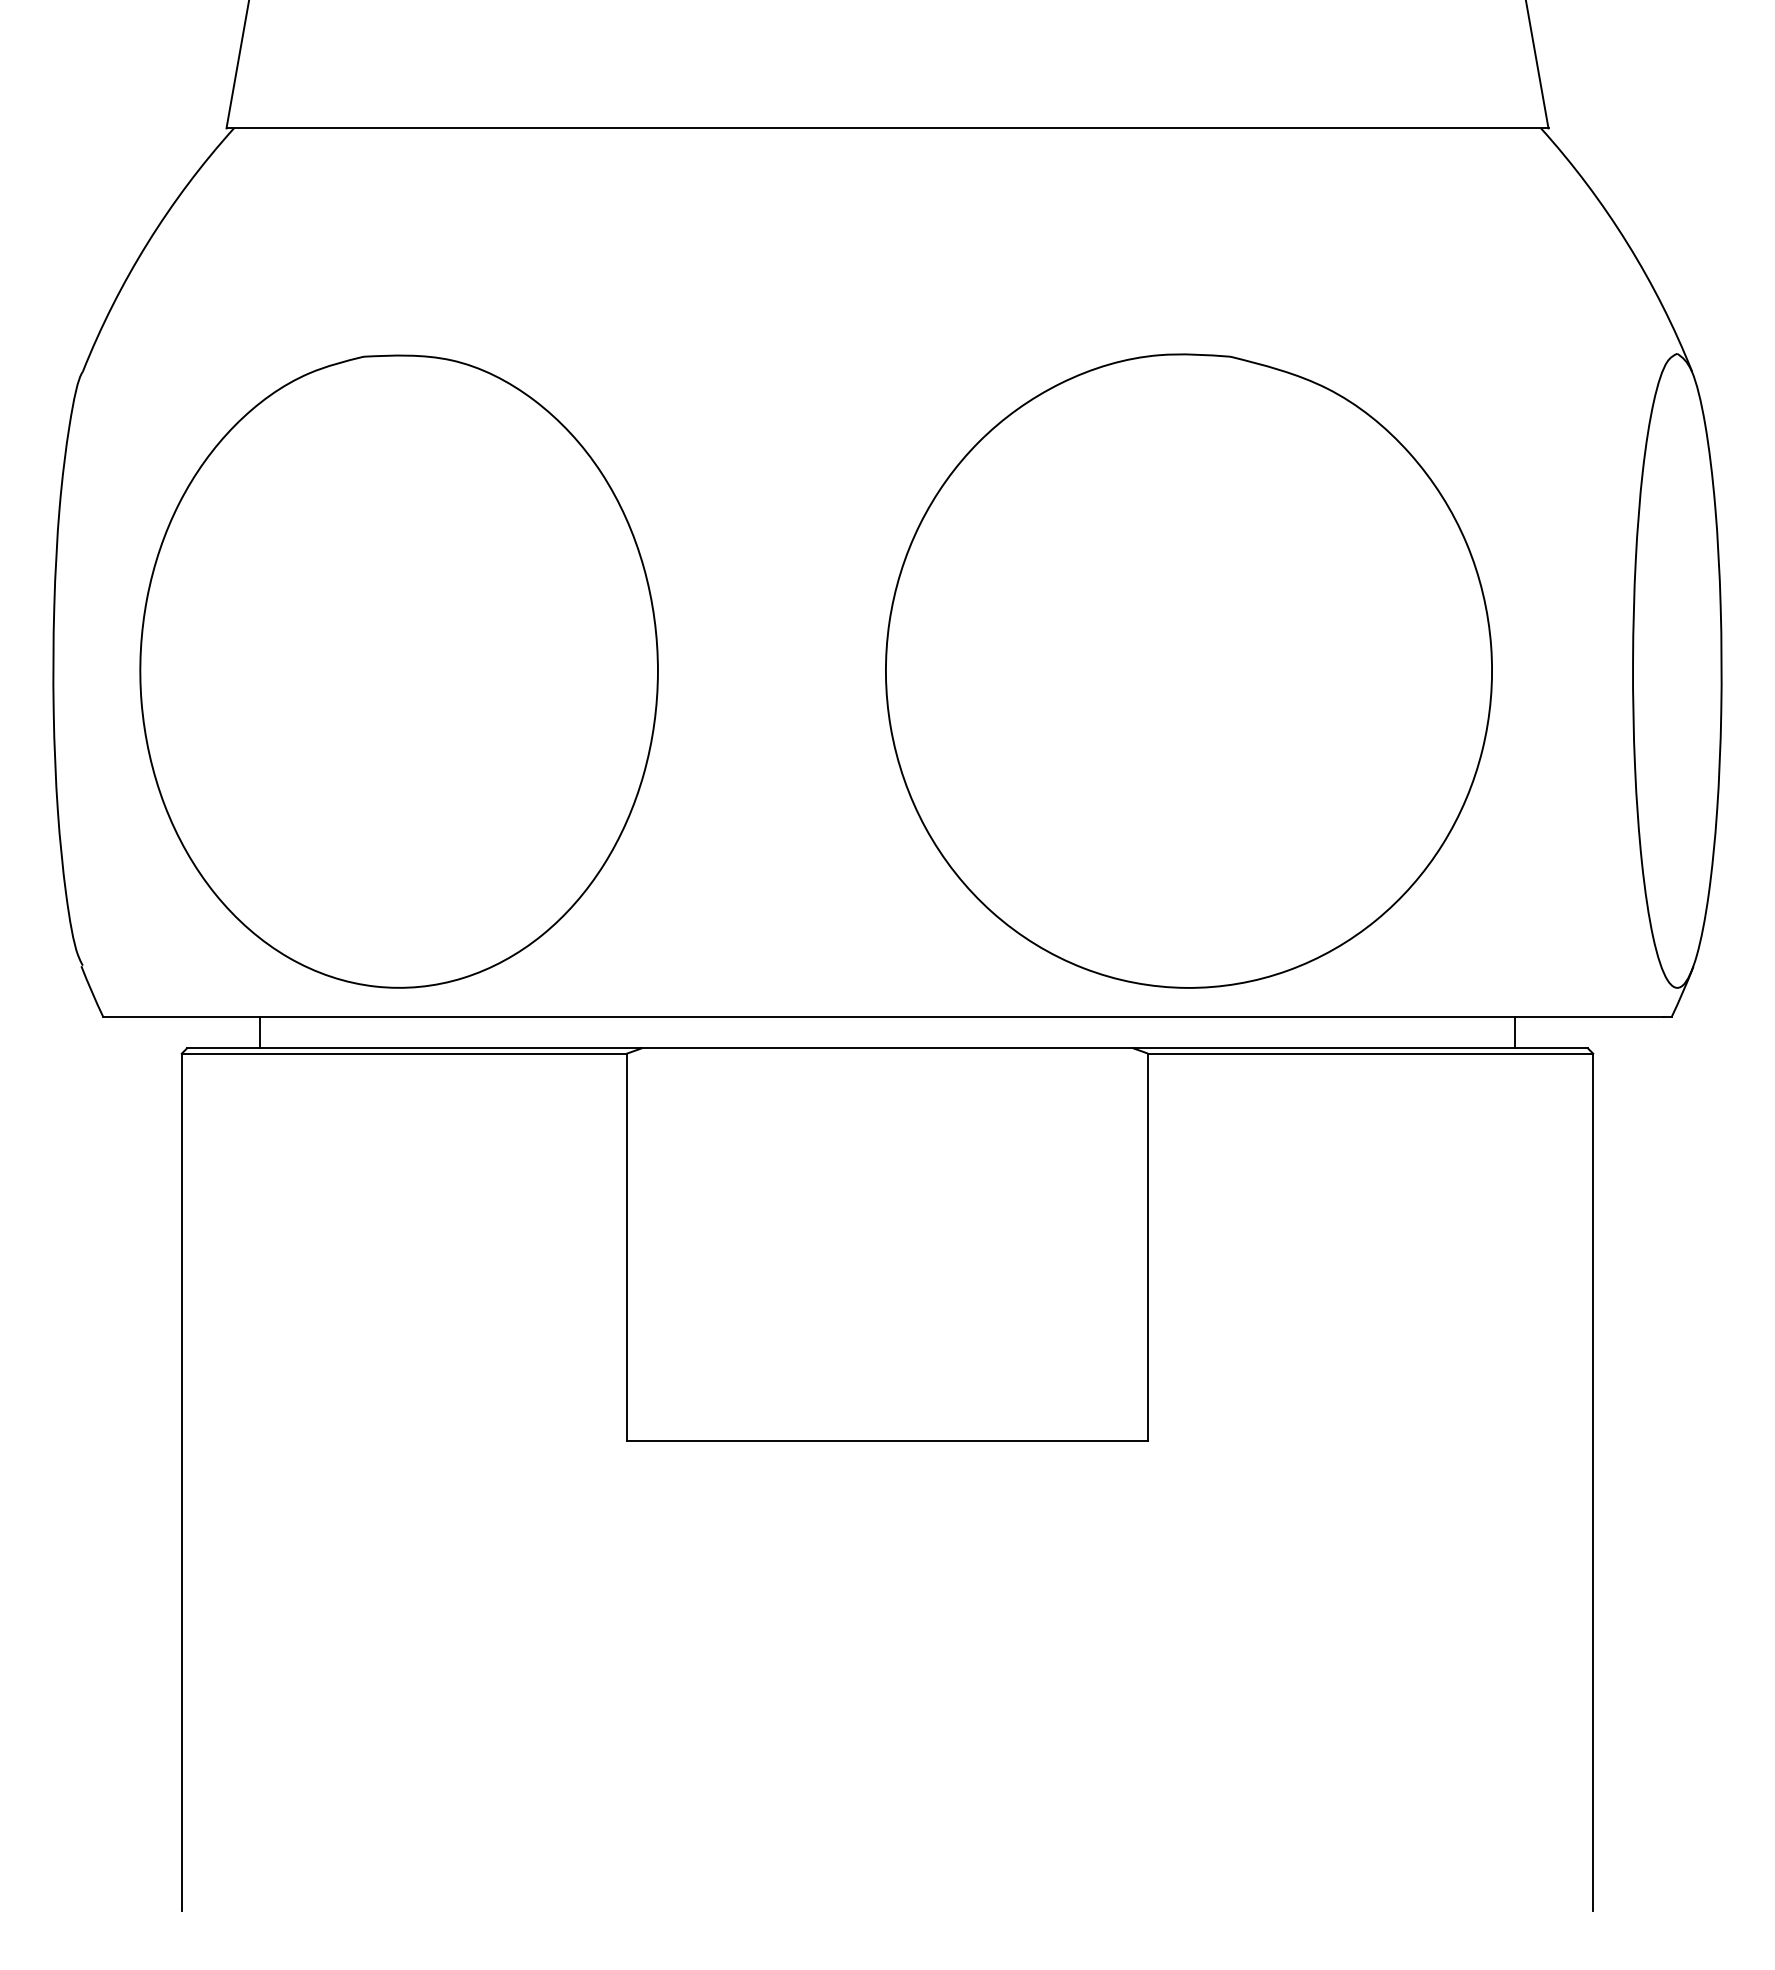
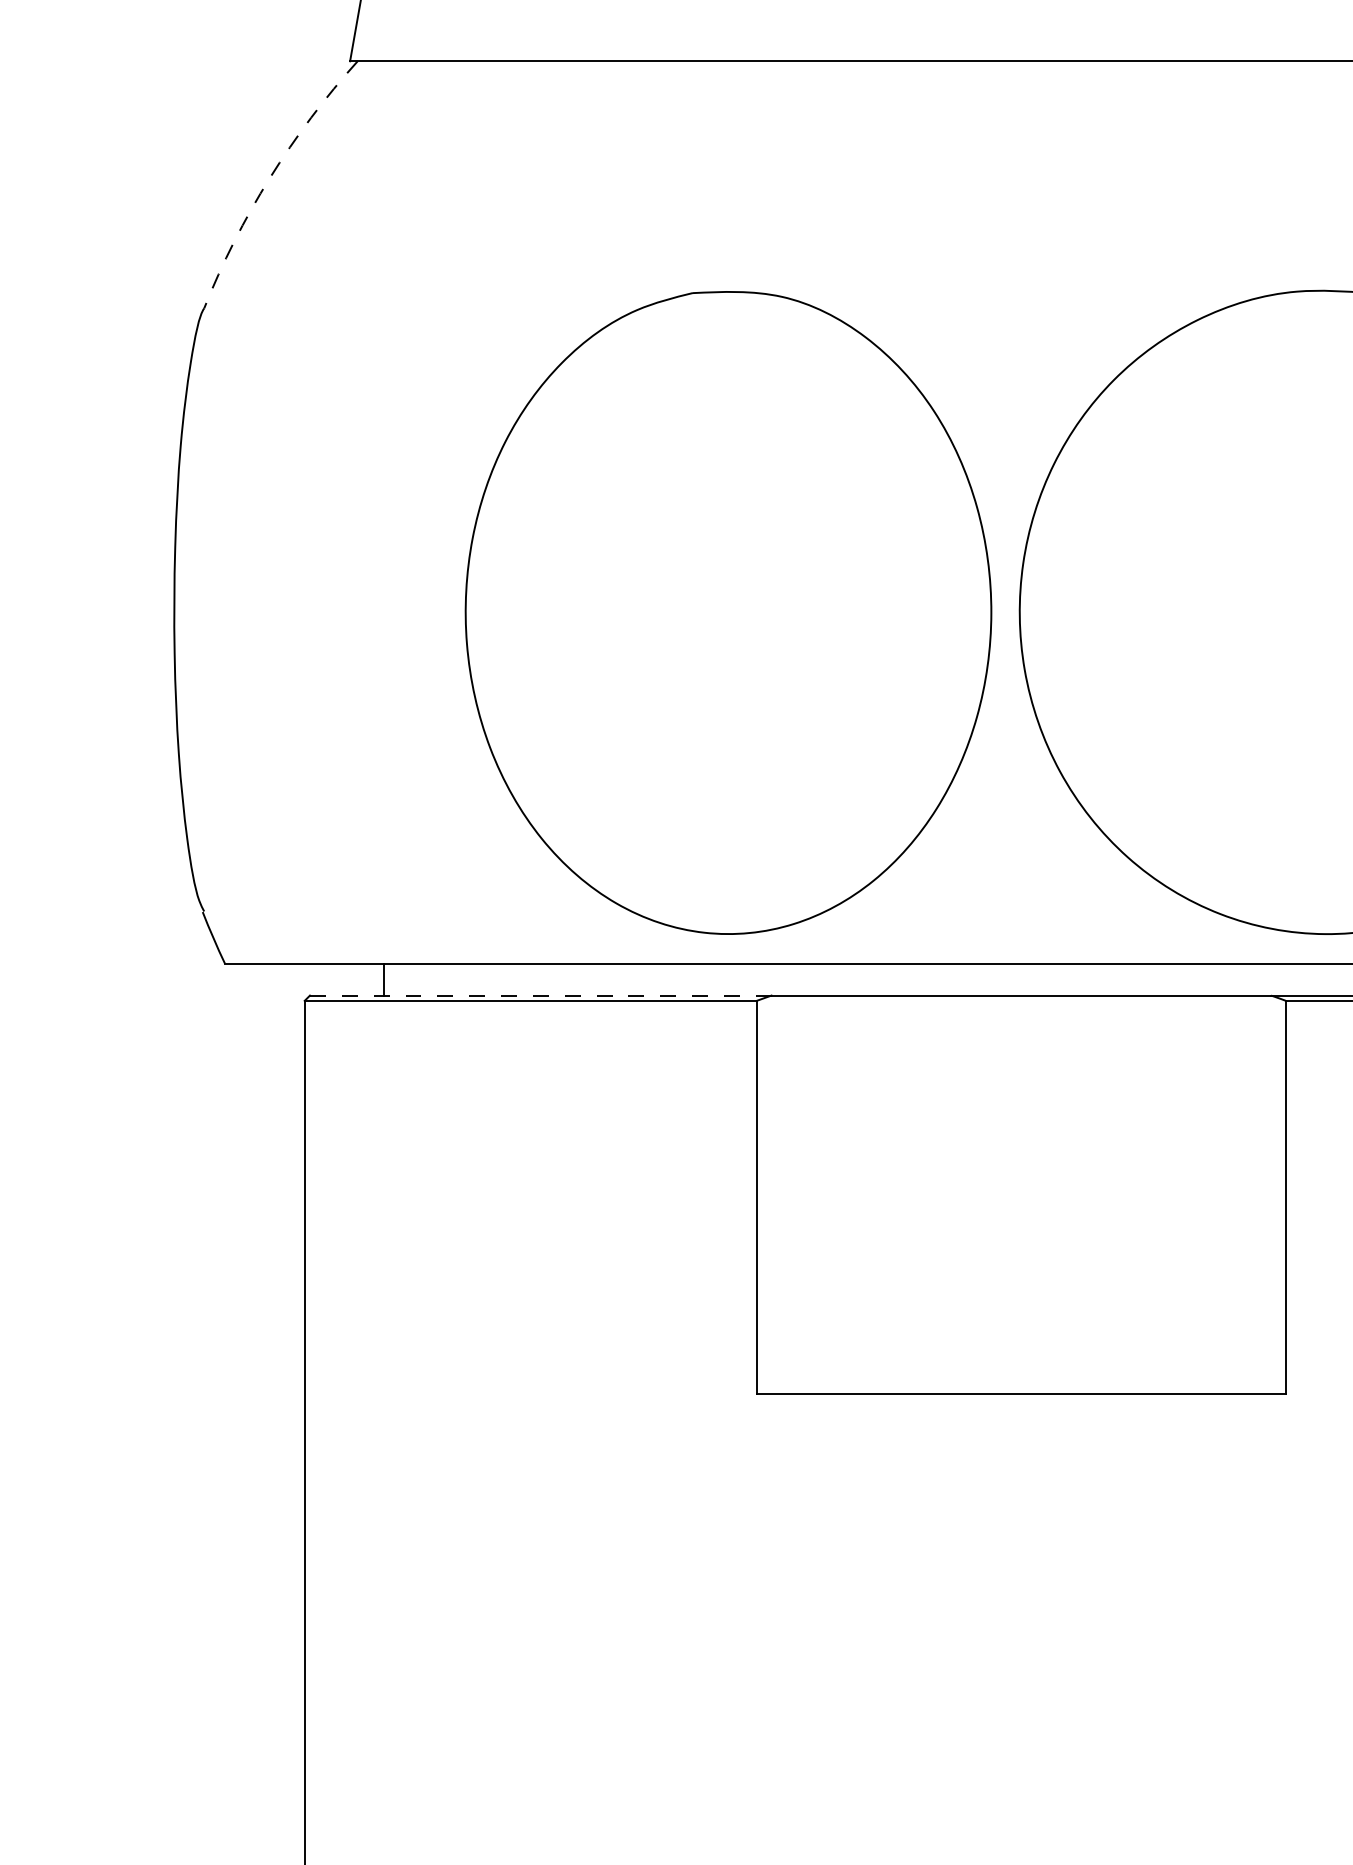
arc: (147, 243) -> (269, 178), solid -> dashed
part: (398, 671) -> (727, 612), moved
line: (414, 1048) -> (541, 995), solid -> dashed

